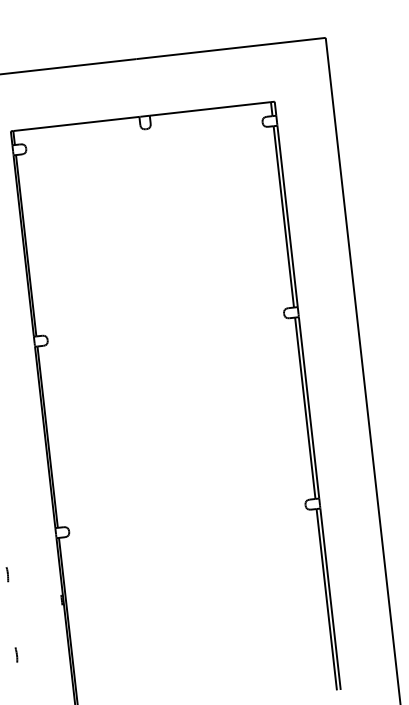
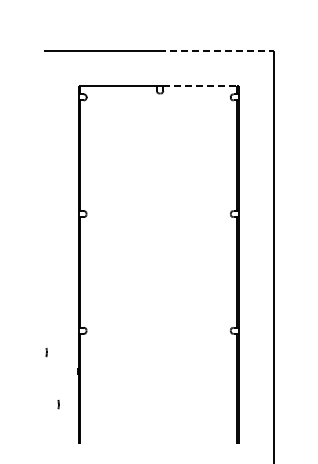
line: (230, 48) -> (216, 50), solid -> dashed
line: (210, 108) -> (200, 85), solid -> dashed
part: (16, 654) -> (58, 404), moved

